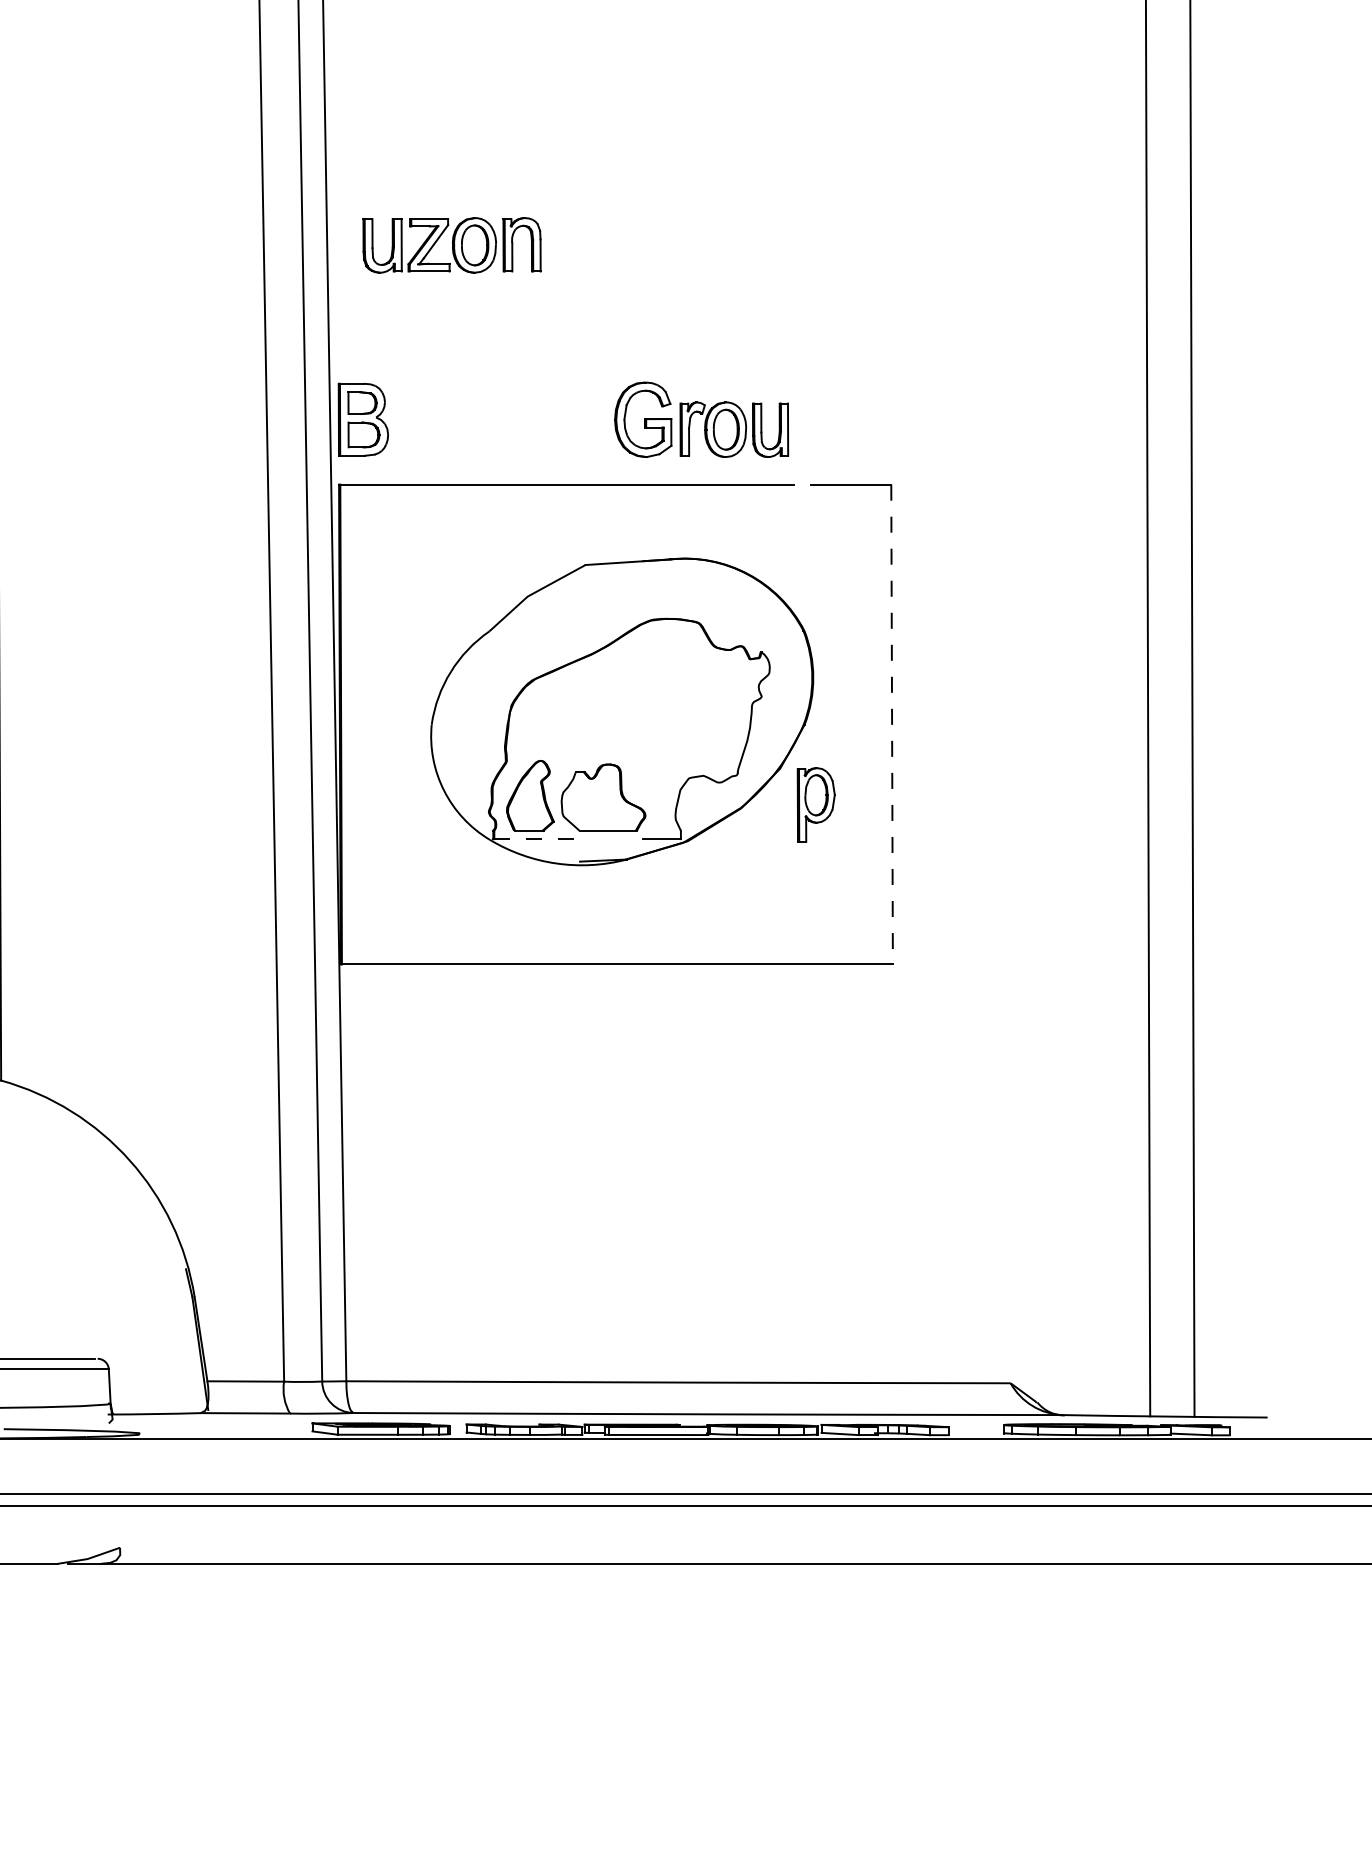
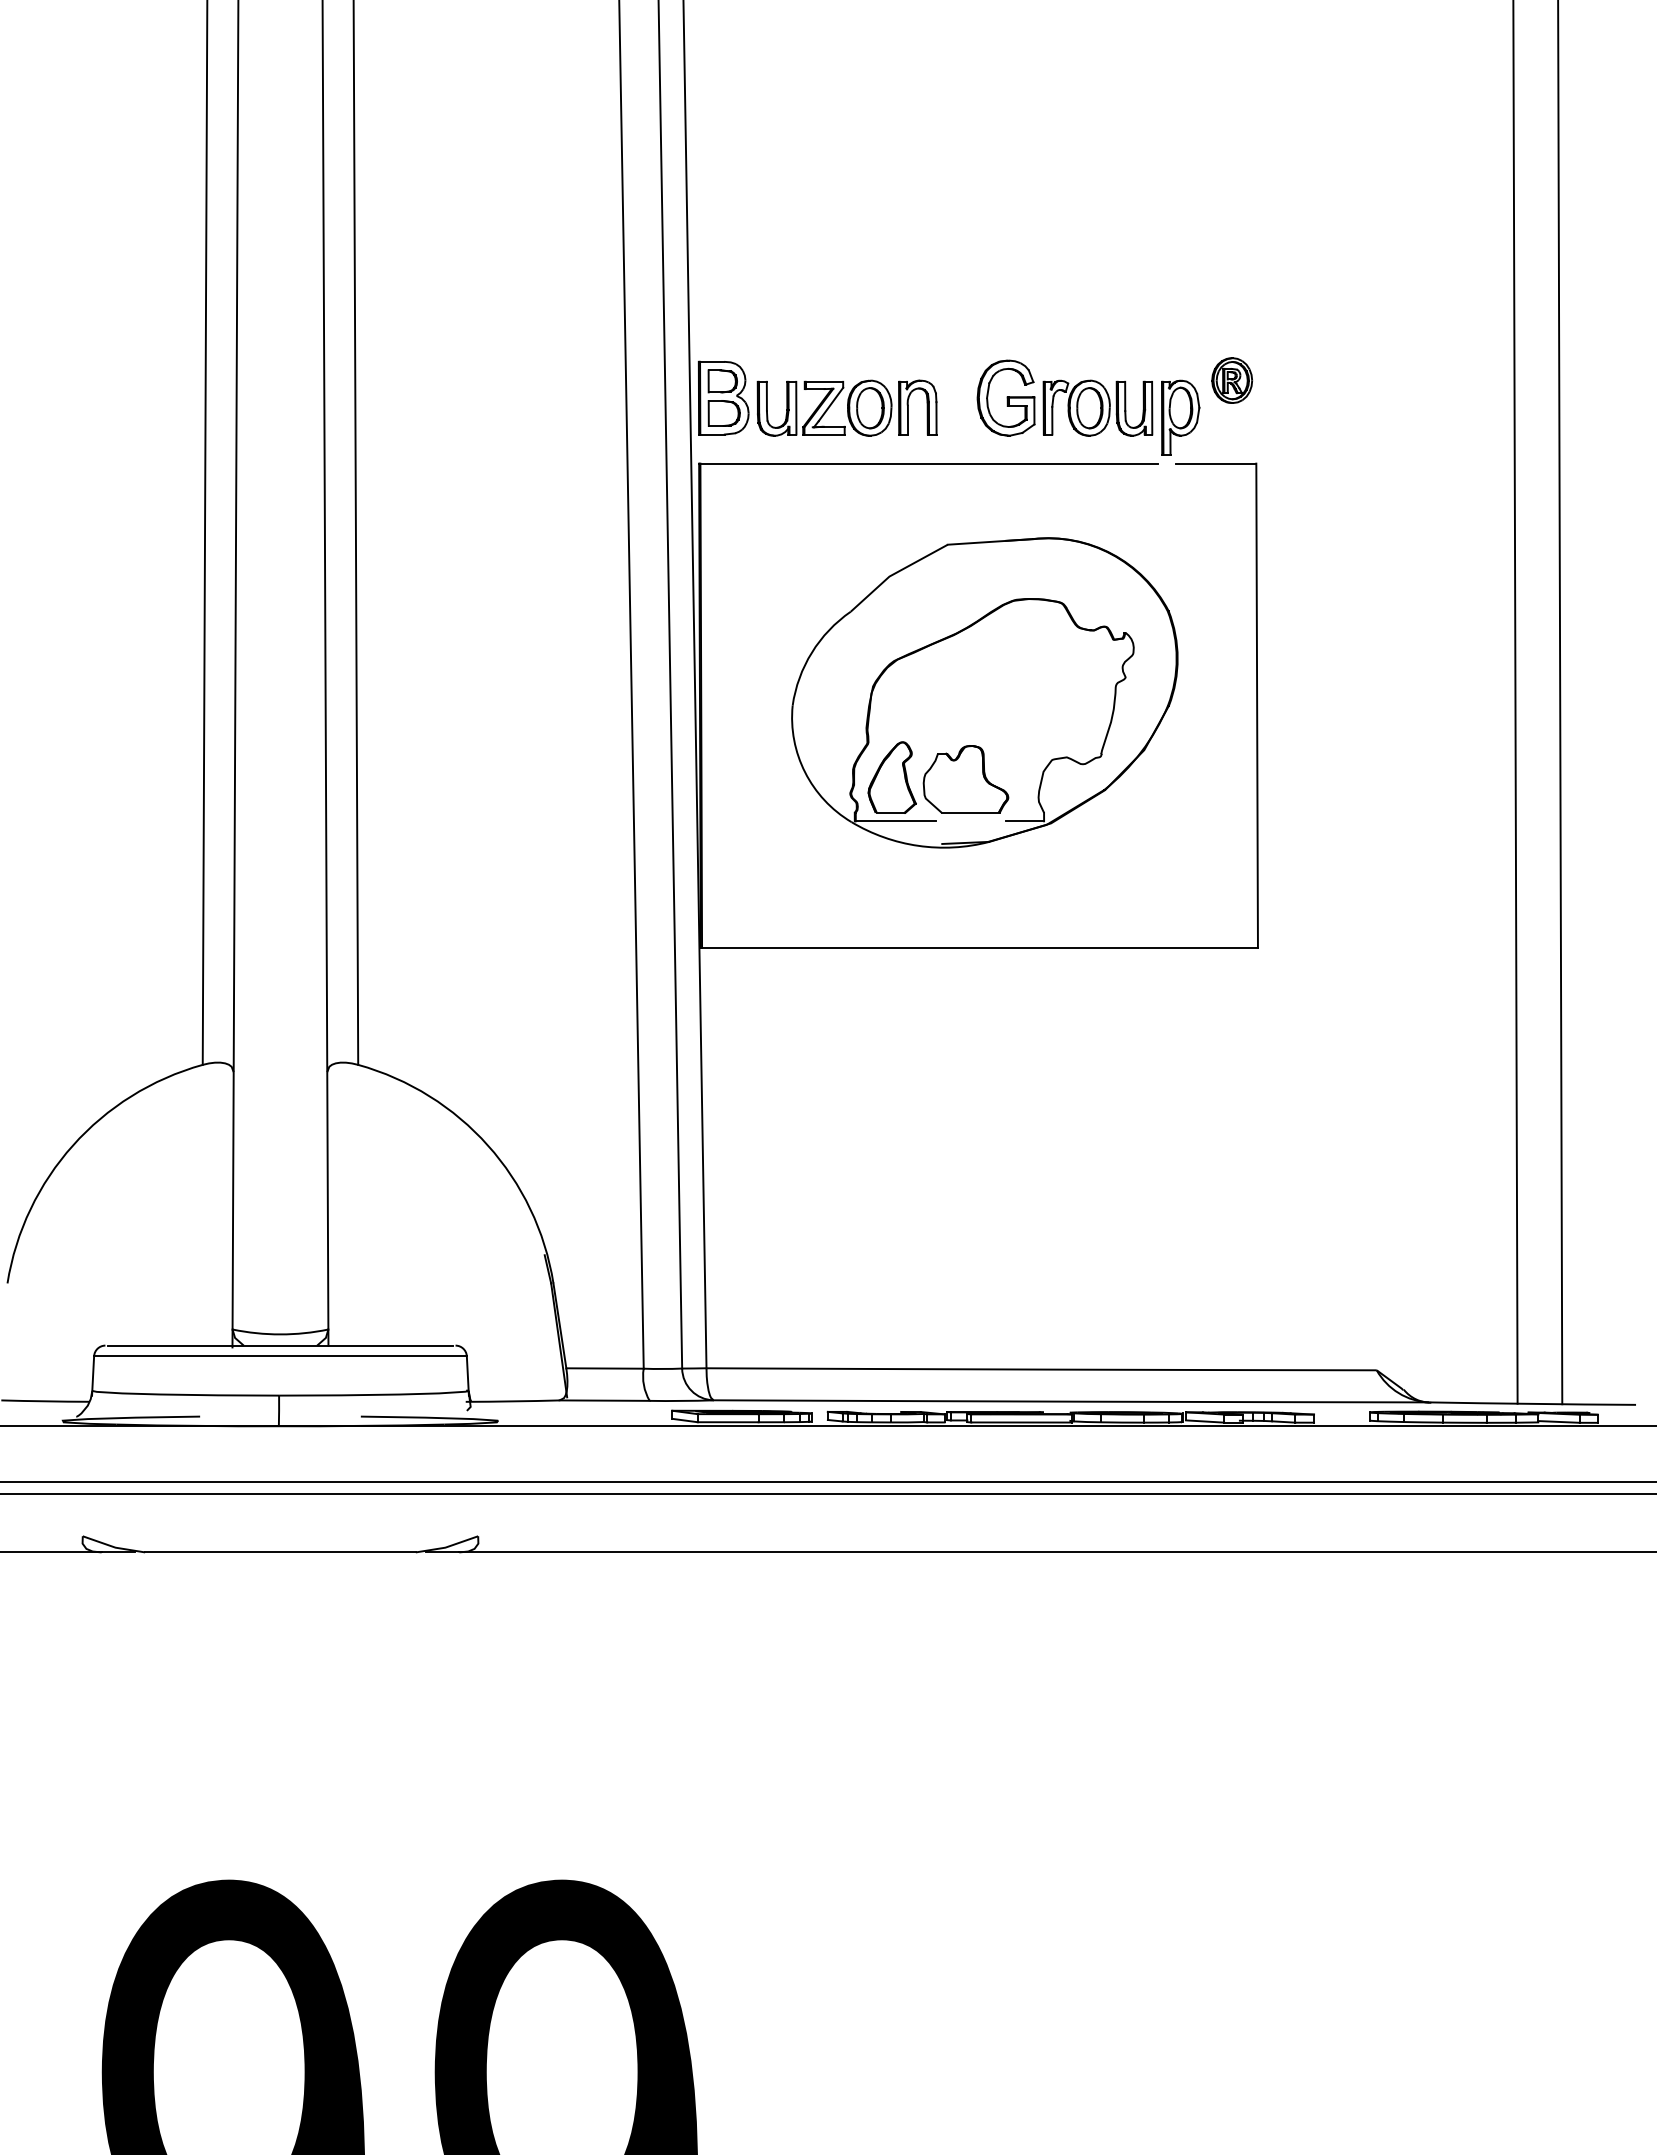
part: (451, 244) -> (846, 407), moved
part: (867, 402) -> (1232, 380), added
line: (892, 725) -> (1257, 706), dashed -> solid
part: (816, 804) -> (1180, 417), moved
line: (533, 839) -> (895, 821), dashed -> solid

